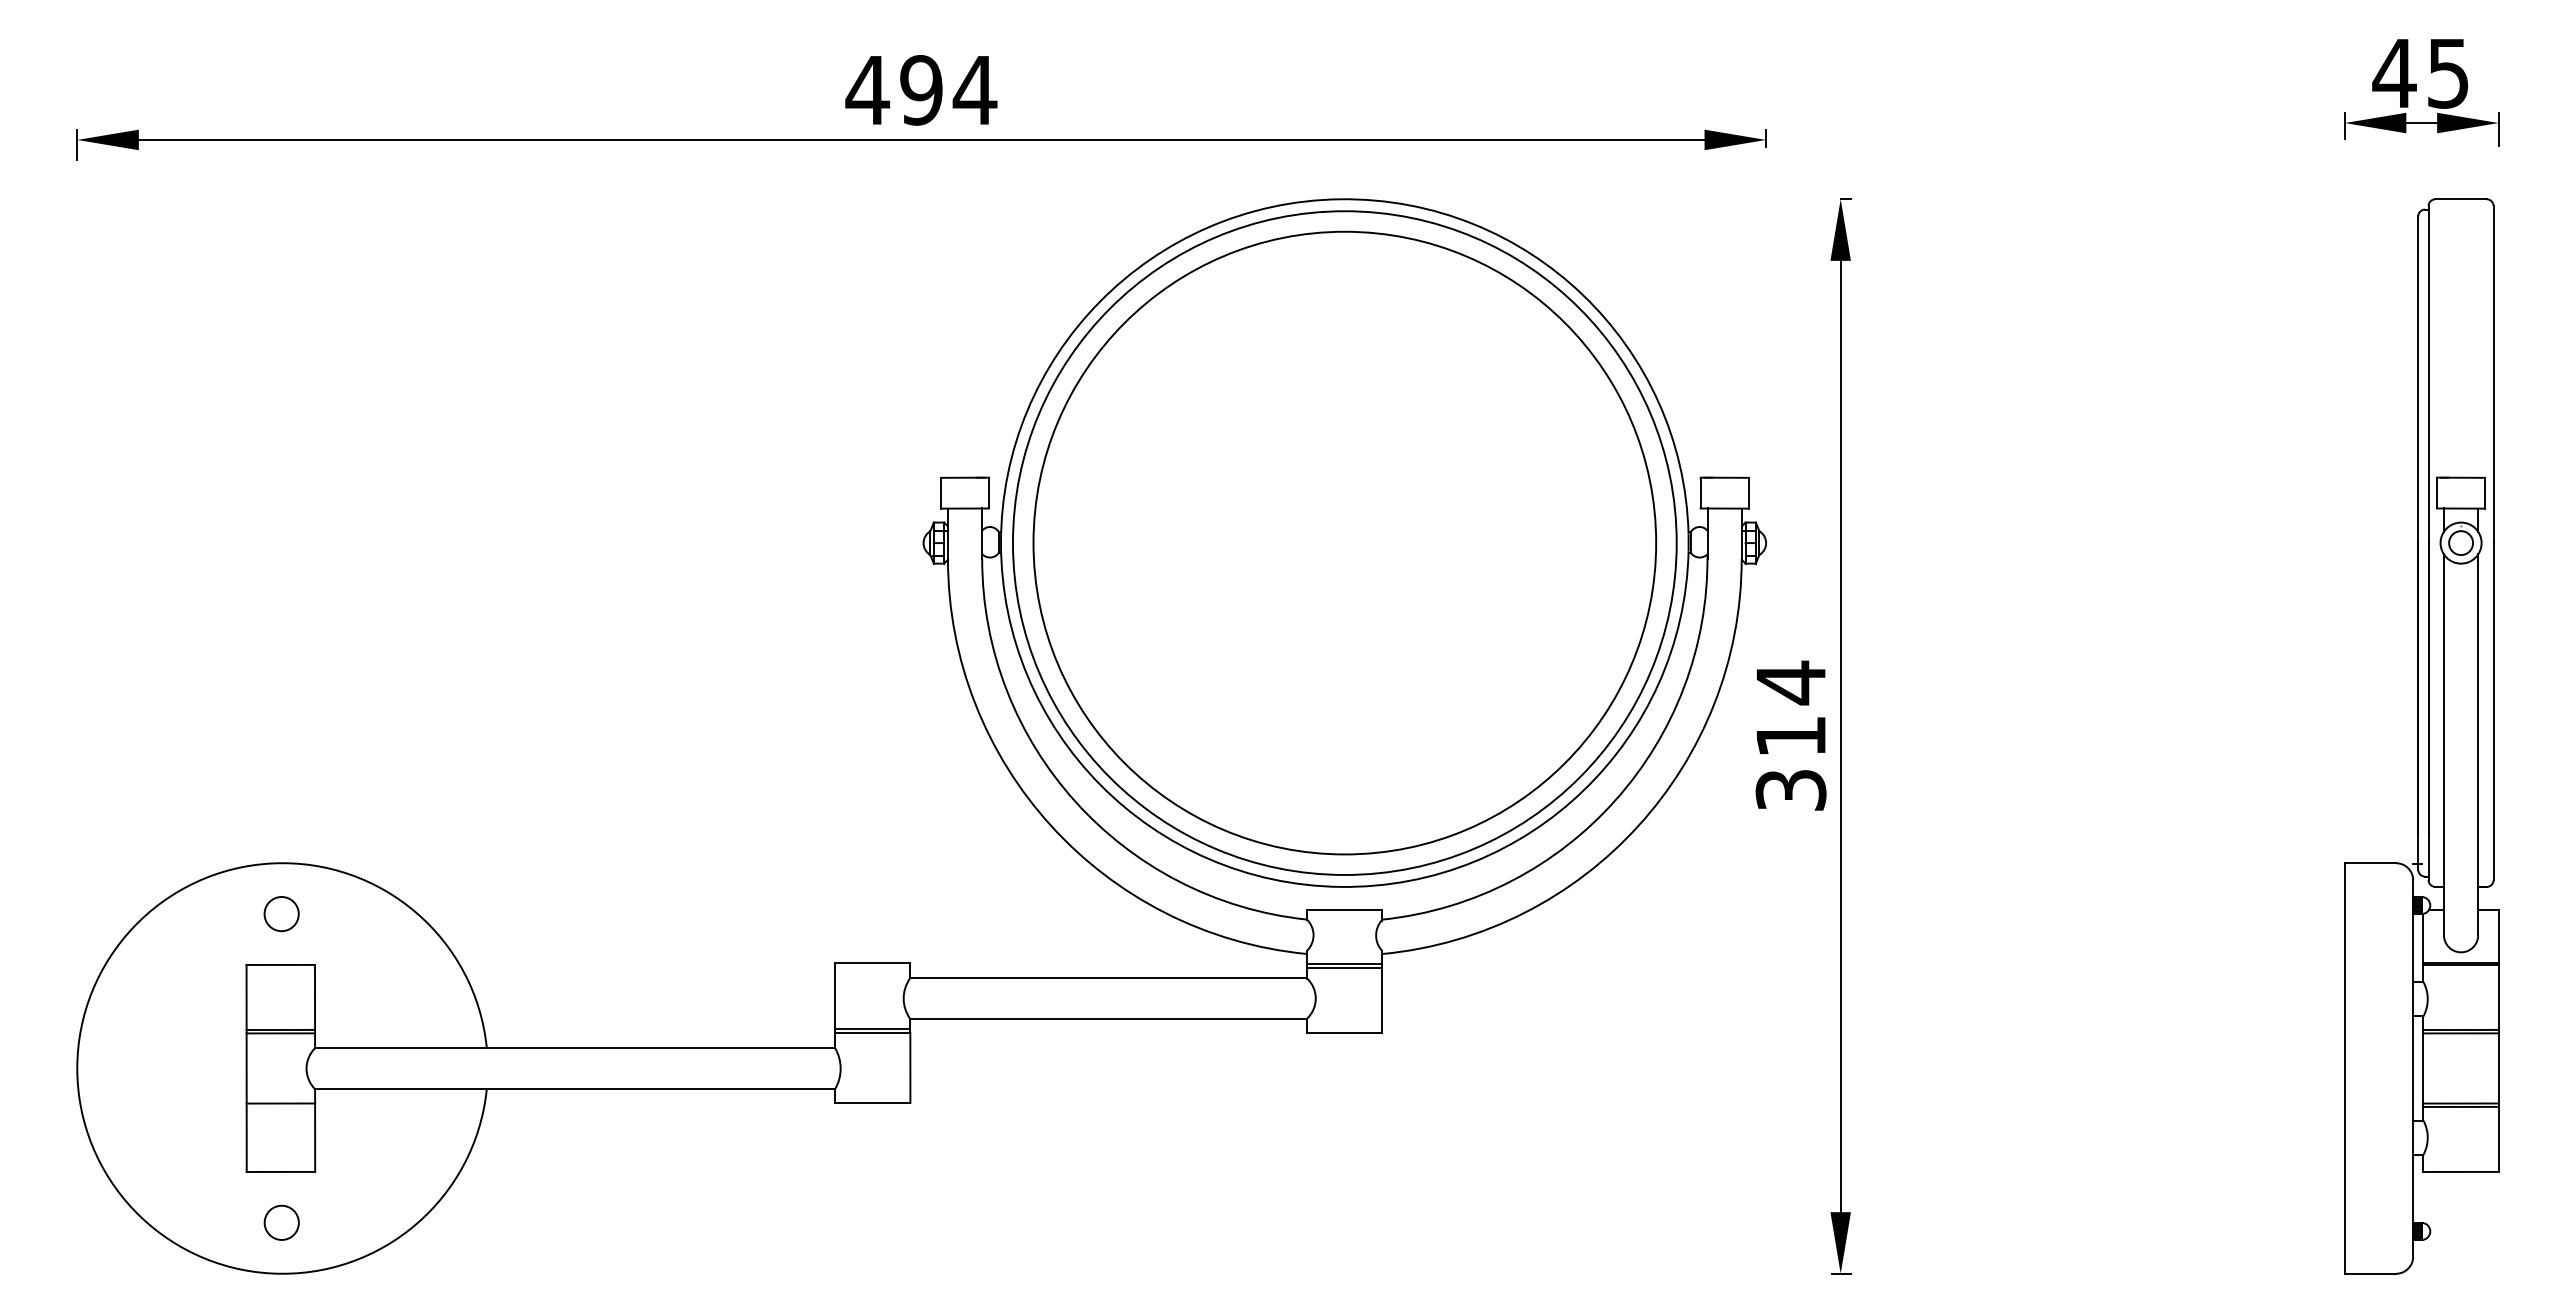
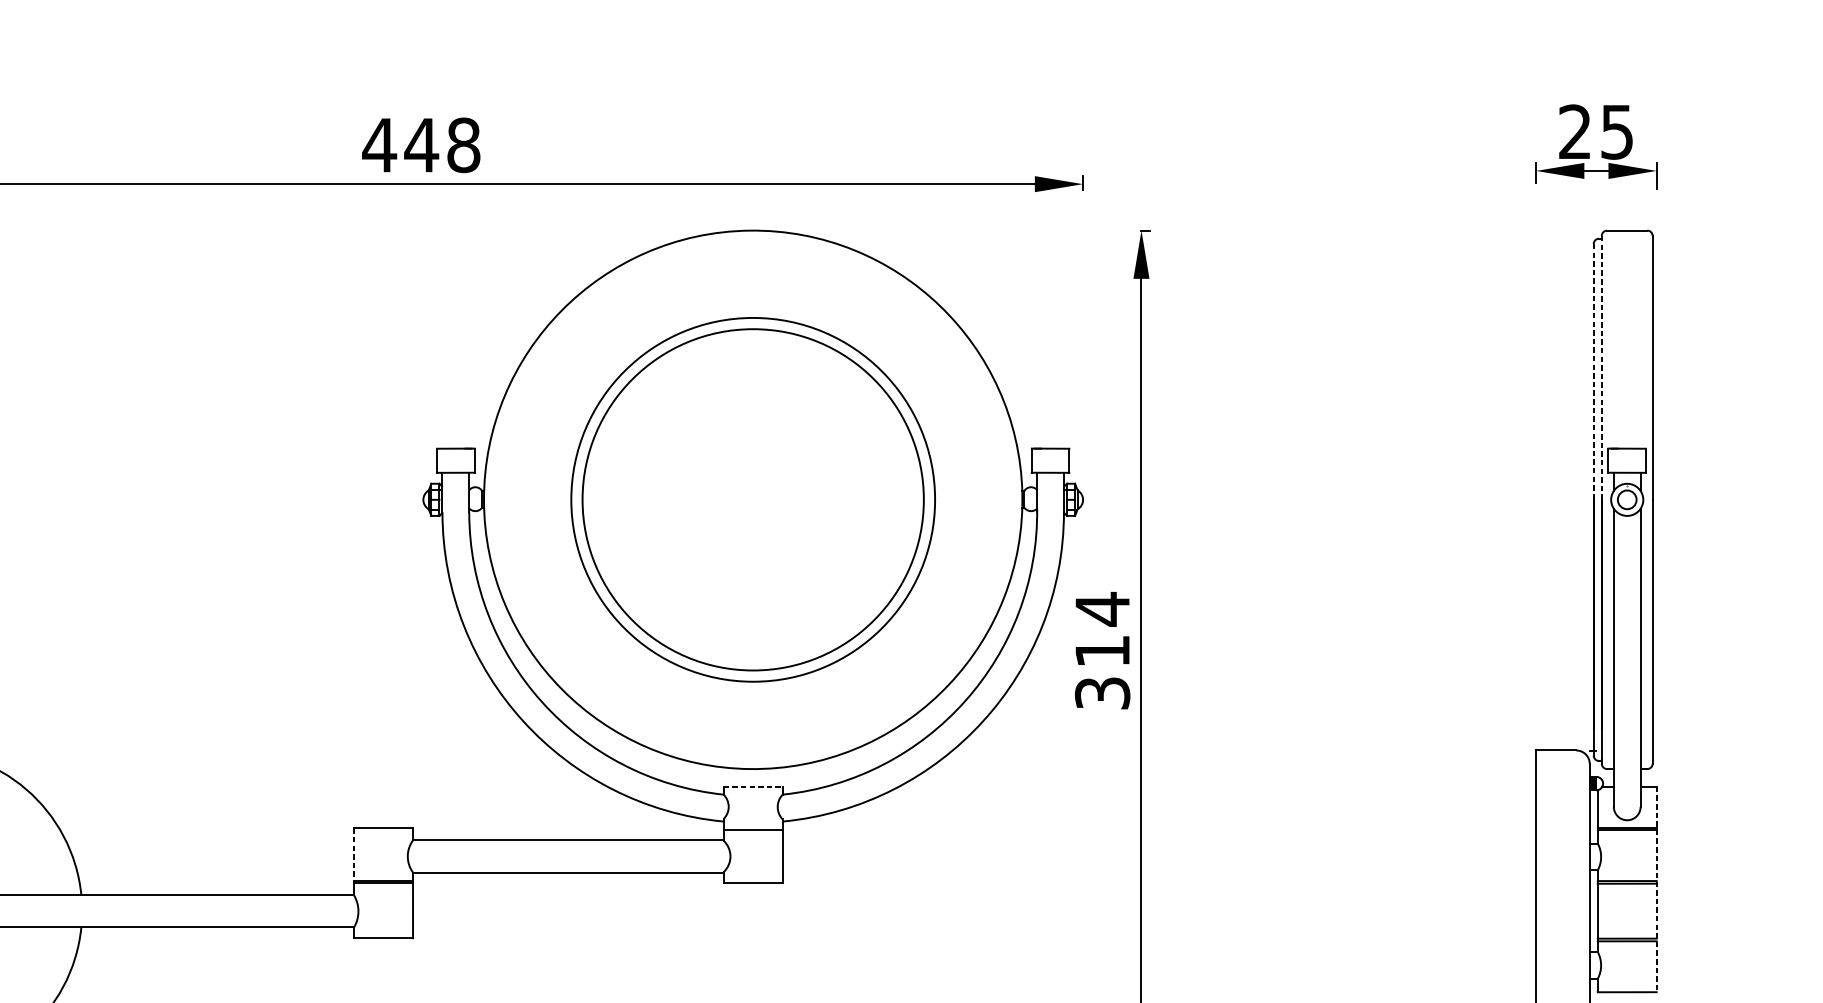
text: (2394, 72) -> (1575, 131), 45 -> 25
text: (948, 89) -> (442, 144), 494 -> 448
line: (2428, 375) -> (1601, 368), solid -> dashed
line: (2418, 380) -> (1593, 372), solid -> dashed
circle: (1344, 542) -> (752, 499), size x0.7
circle: (1344, 542) -> (752, 499), size x0.7
line: (1344, 909) -> (752, 786), solid -> dashed
line: (1344, 967) -> (752, 832), removed
line: (835, 998) -> (354, 856), solid -> dashed
line: (2498, 1041) -> (1656, 890), solid -> dashed

